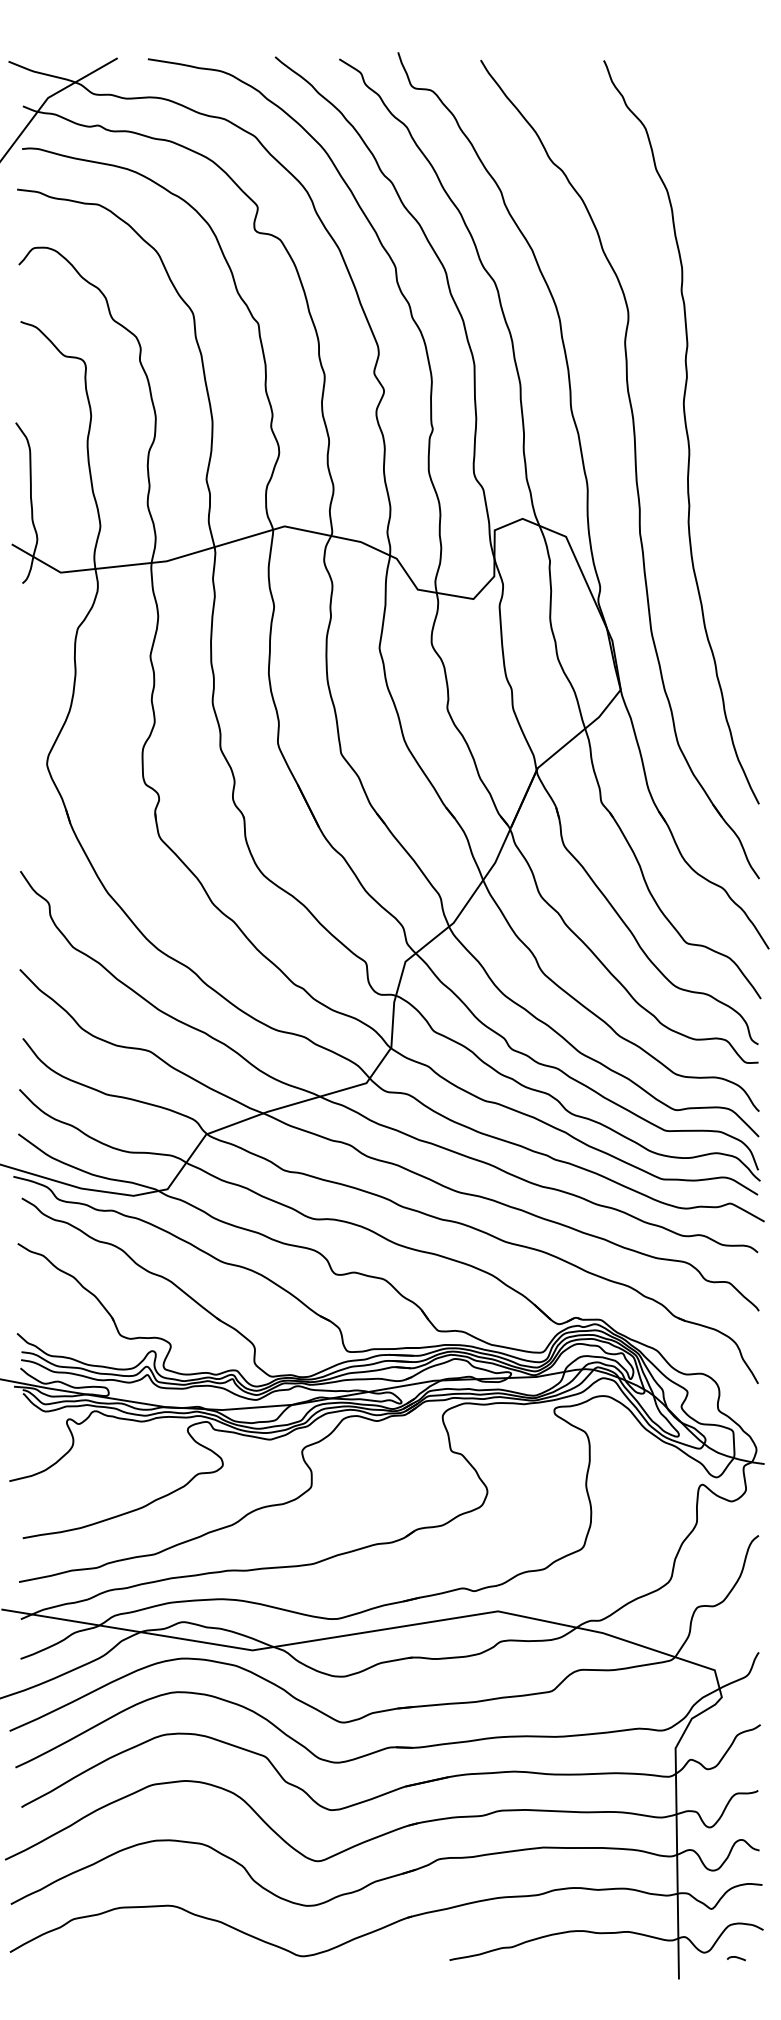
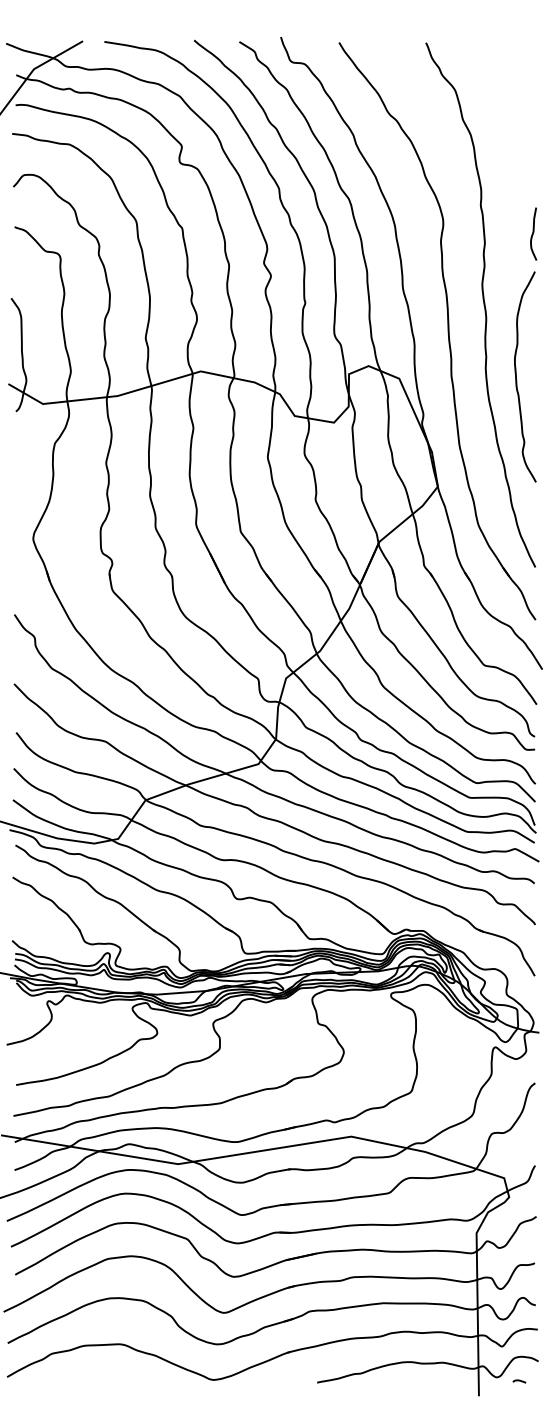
curve: (756, 331) -> (533, 233), added
curve: (732, 533) -> (516, 376), added

